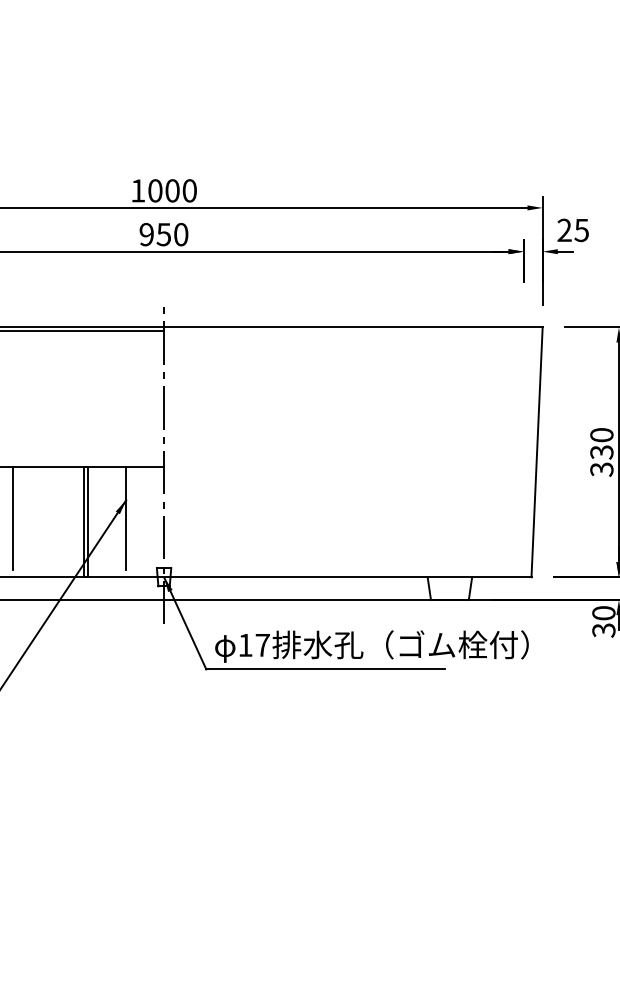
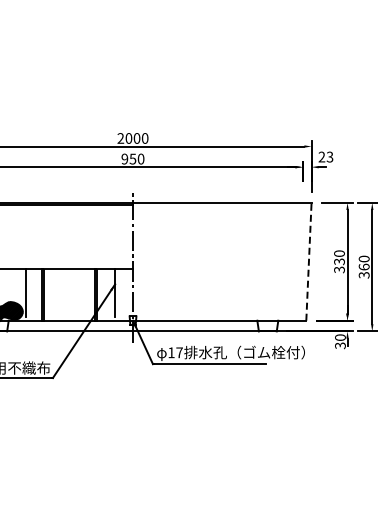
text: (137, 190) -> (120, 138), 1000 -> 2000
text: (582, 229) -> (330, 156), 25 -> 23
line: (536, 451) -> (308, 261), solid -> dashed
line: (12, 517) -> (61, 292), removed

